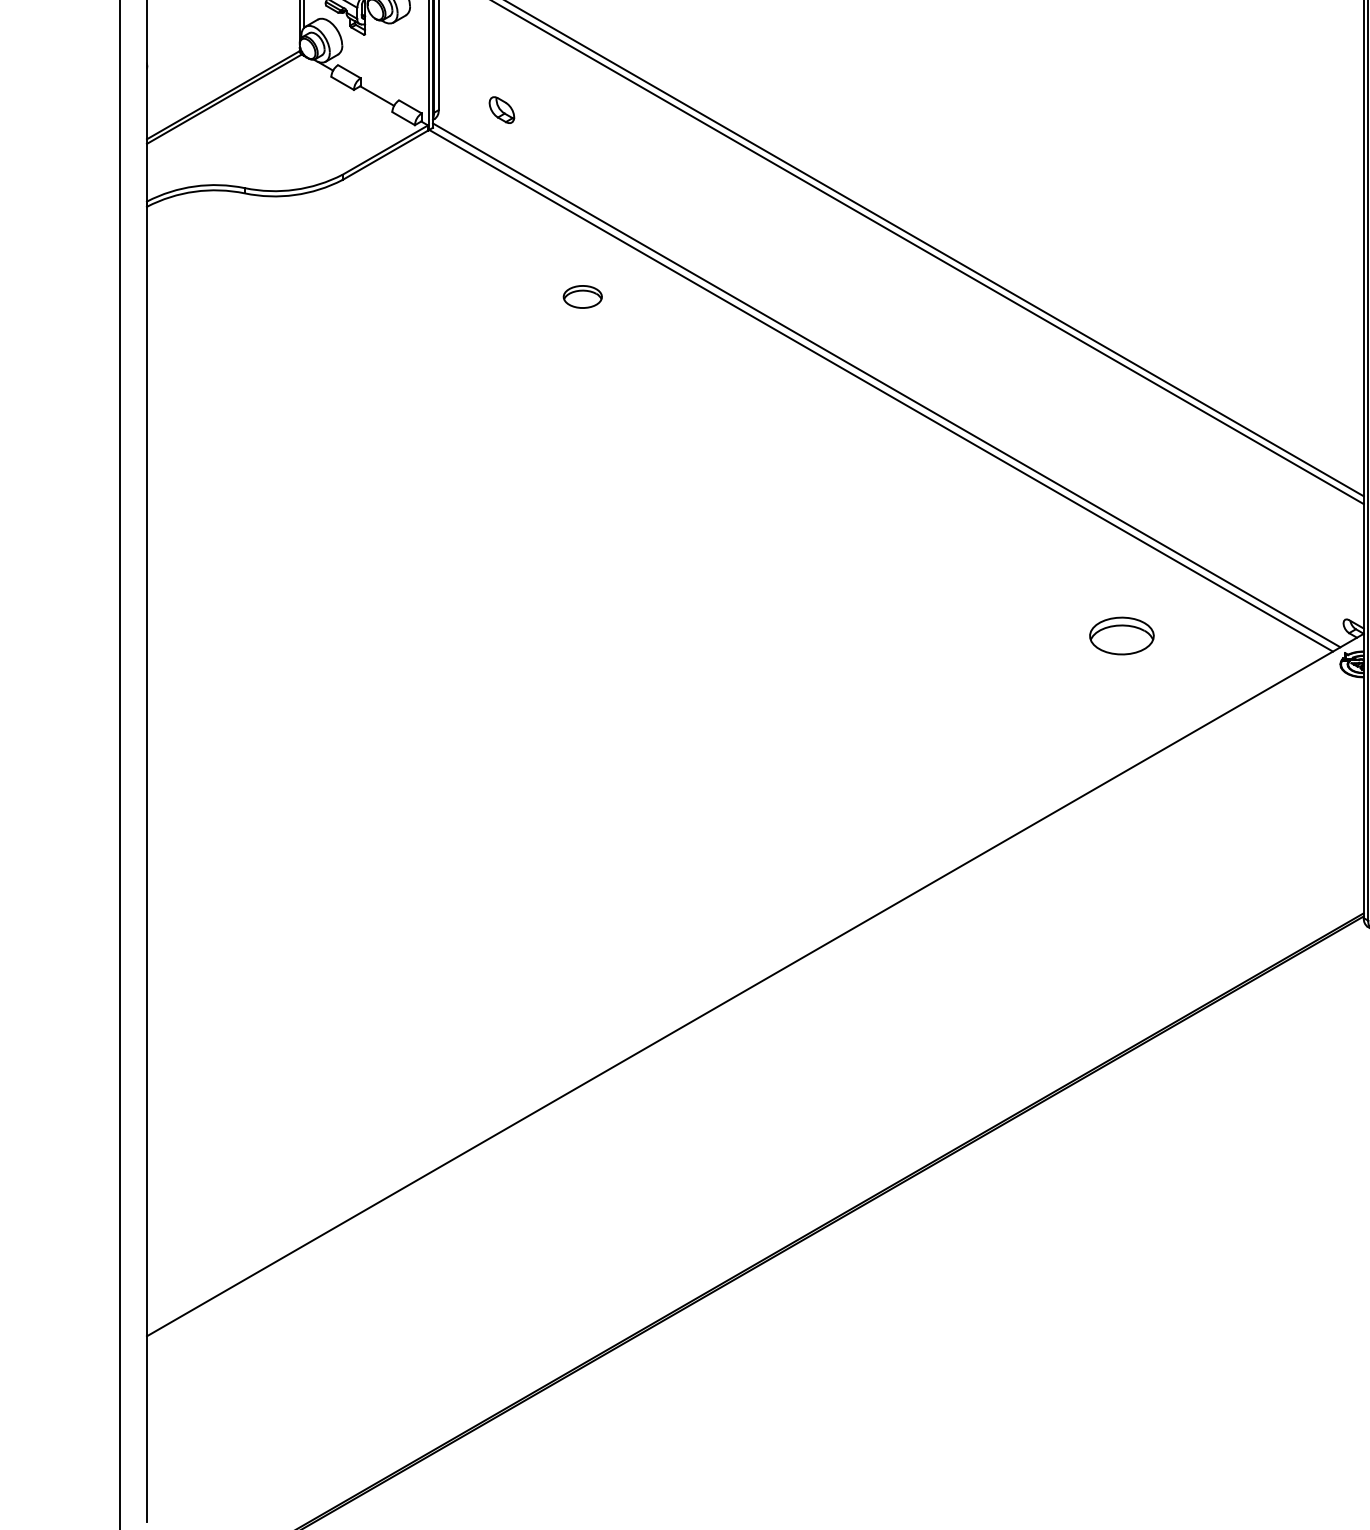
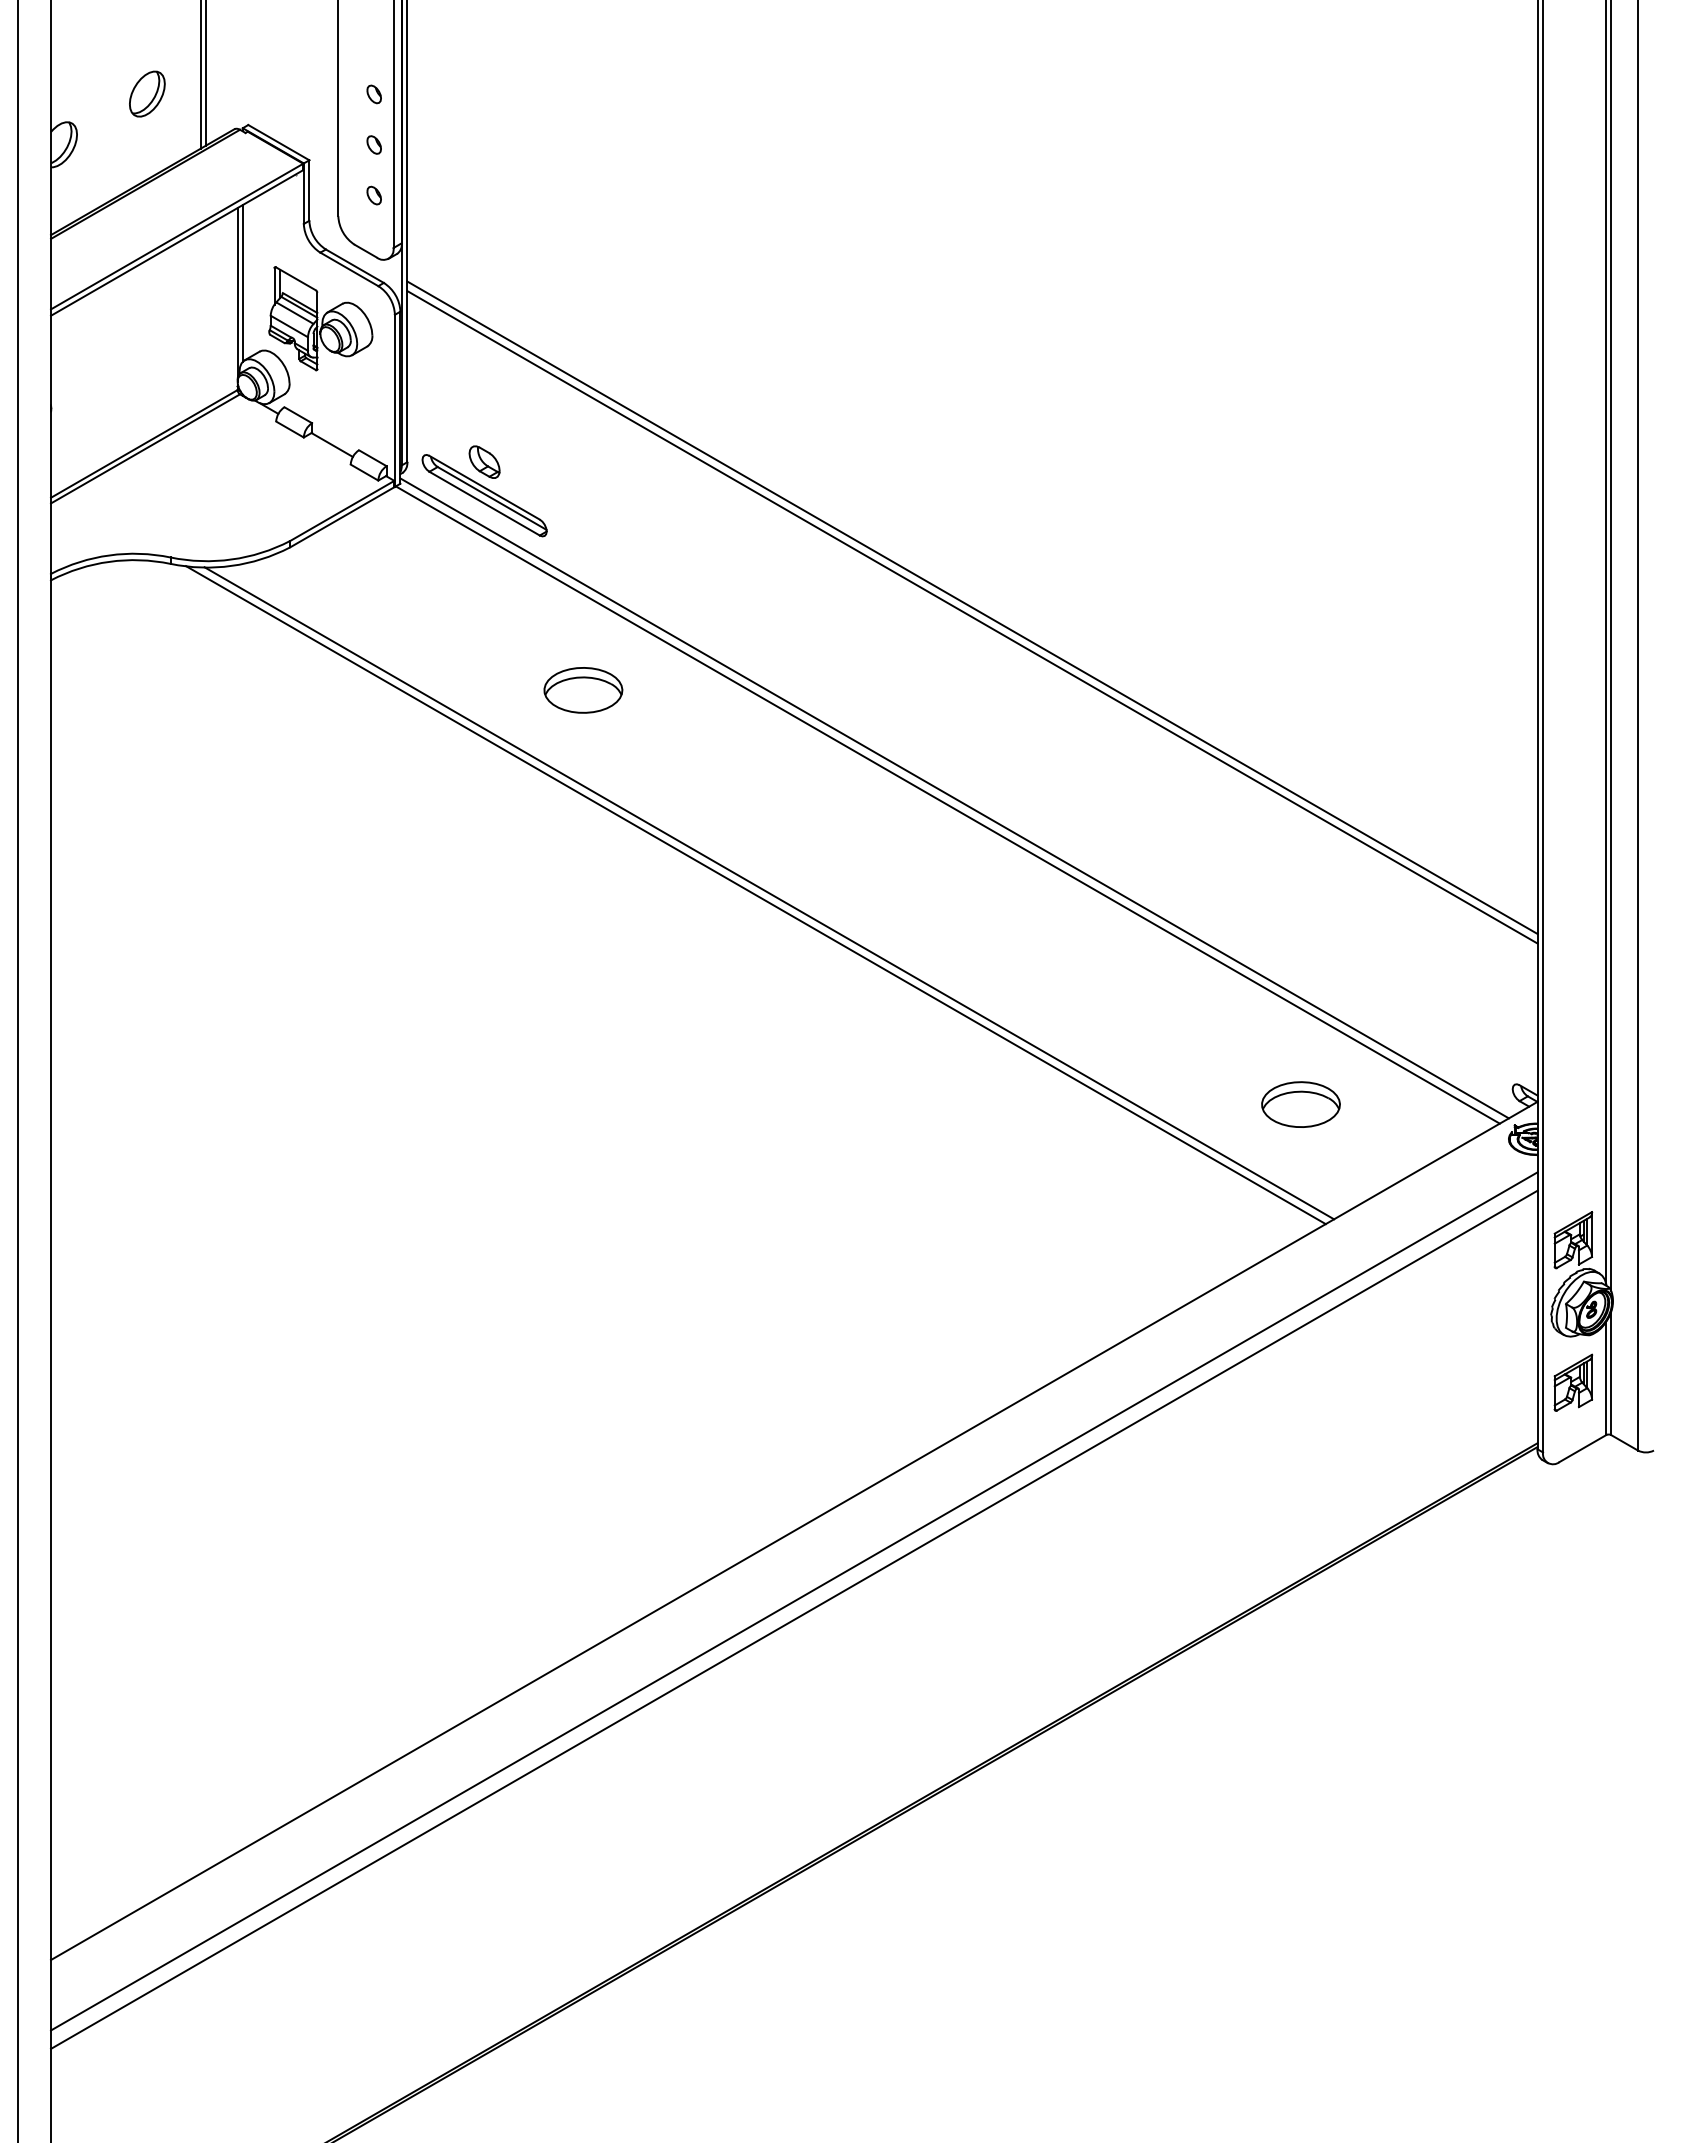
part: (501, 137) -> (484, 495), added
part: (582, 297) -> (583, 690), size x1.67
line: (735, 463) -> (769, 893), added
line: (723, 464) -> (755, 895), added
part: (1121, 635) -> (1300, 1104), moved
line: (755, 1042) -> (794, 1601), added
line: (755, 1057) -> (794, 1619), added

